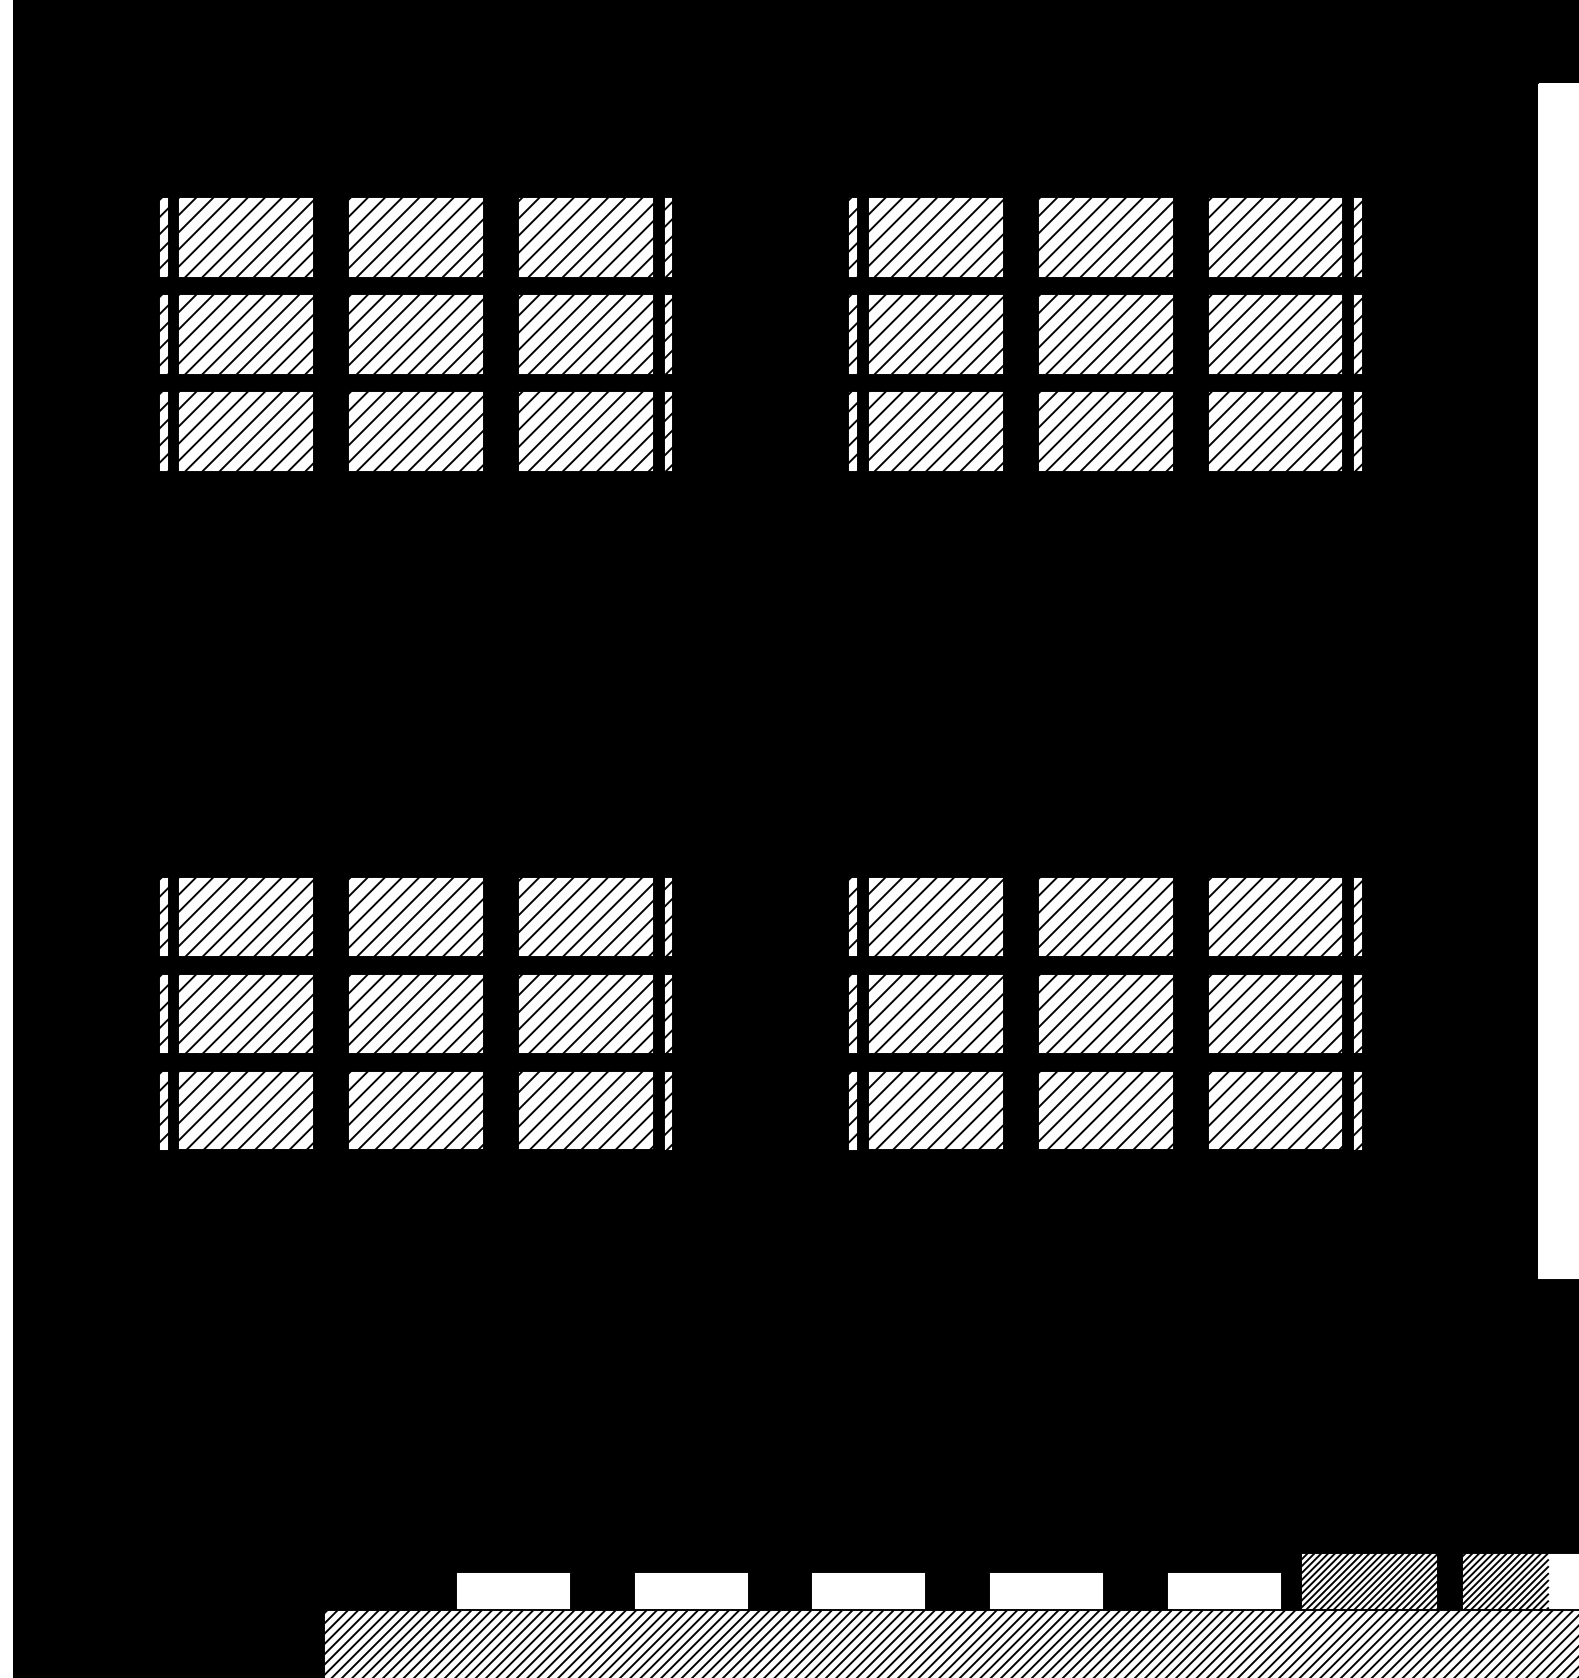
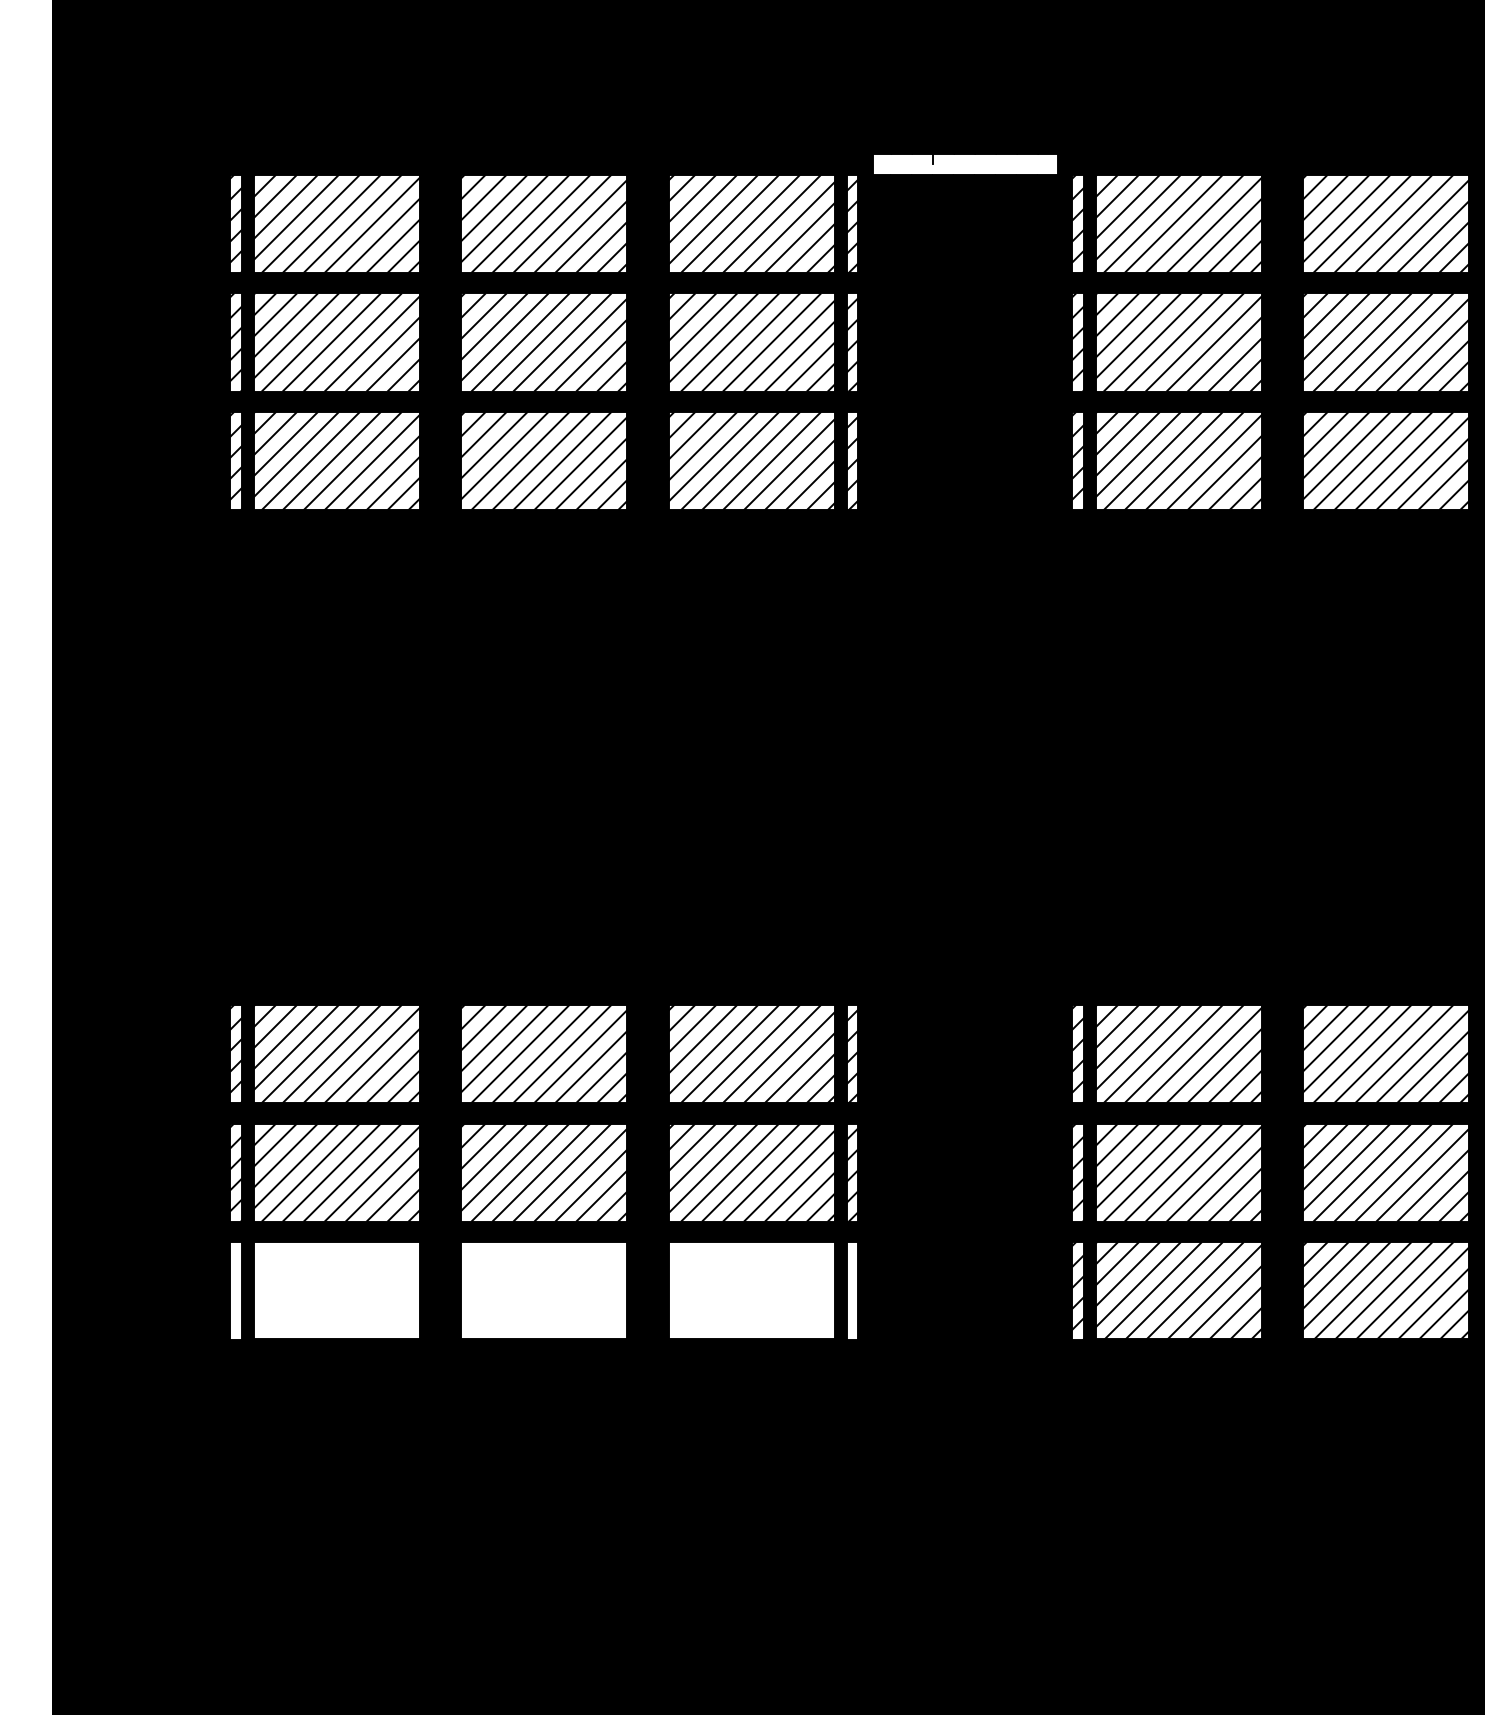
fill: (760, 188) -> (964, 164), removed
hatch: (415, 1110) -> (543, 1290), removed

